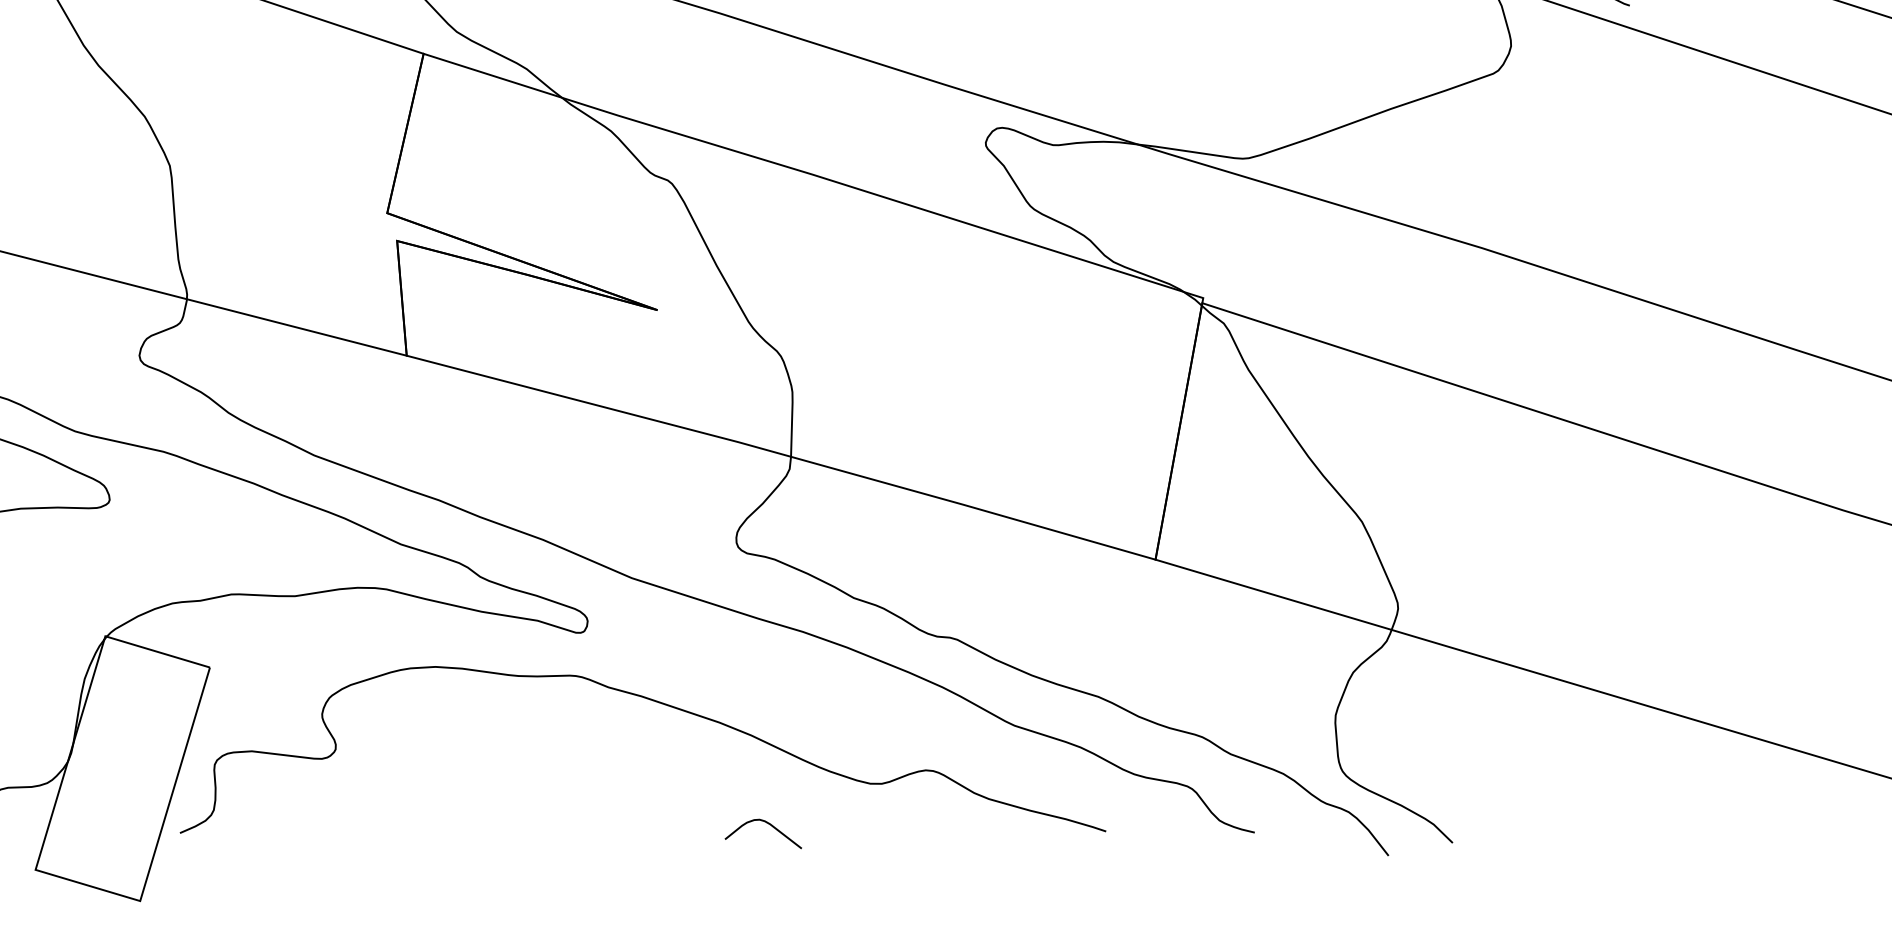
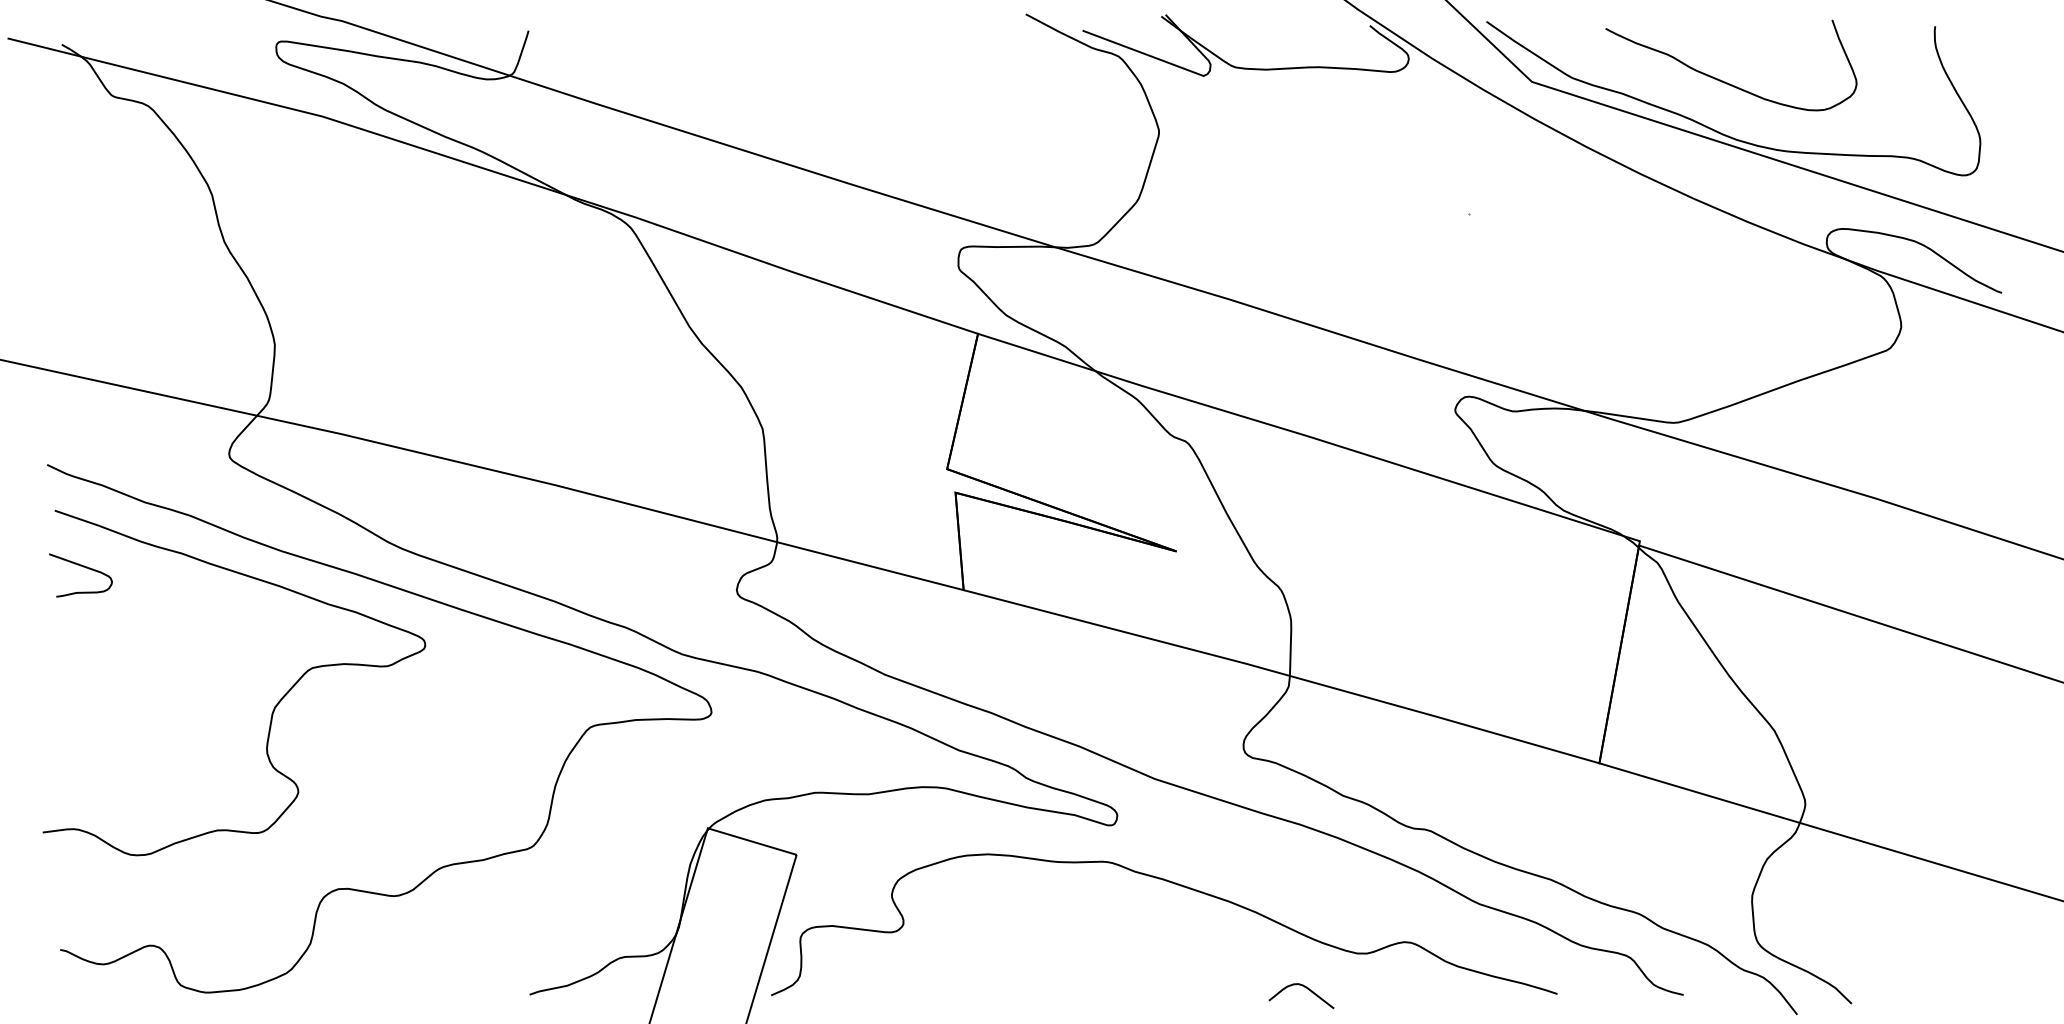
curve: (770, 826) -> (1307, 989), moved

